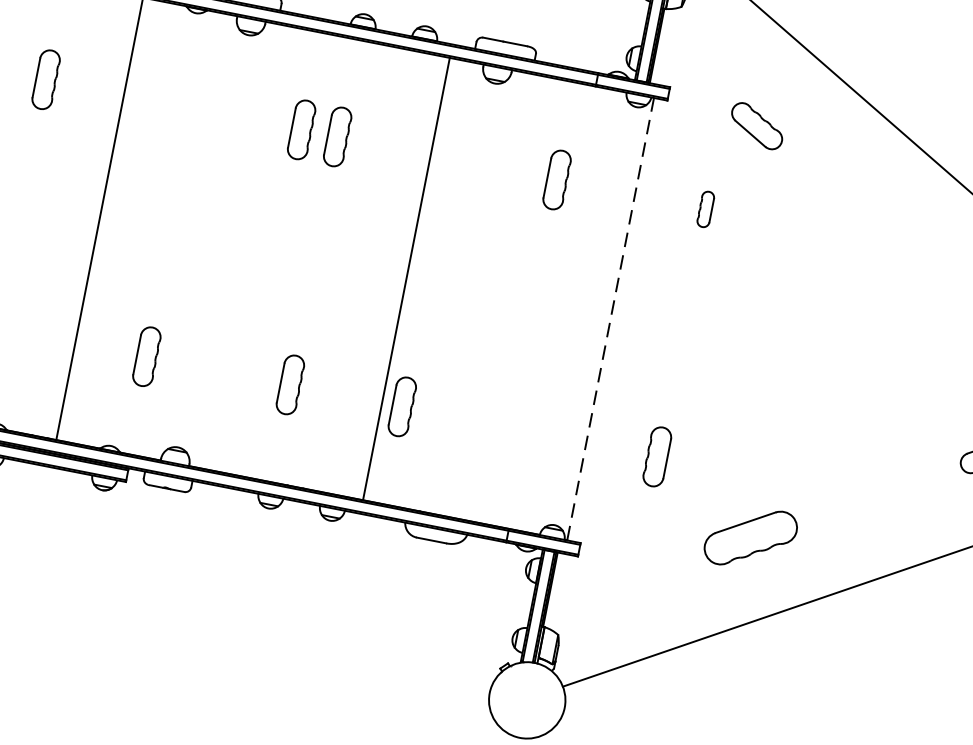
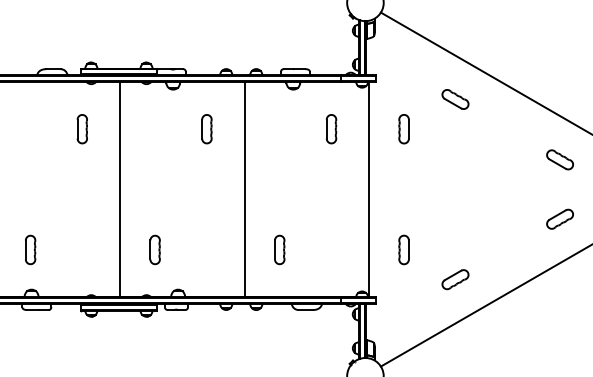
part: (757, 126) -> (455, 99), moved
part: (337, 137) -> (224, 129), removed
part: (704, 209) -> (403, 129), size x1.67
line: (405, 278) -> (244, 189), moved
line: (610, 318) -> (369, 189), dashed -> solid
part: (289, 383) -> (224, 249), removed
part: (750, 538) -> (455, 279), size x0.62

